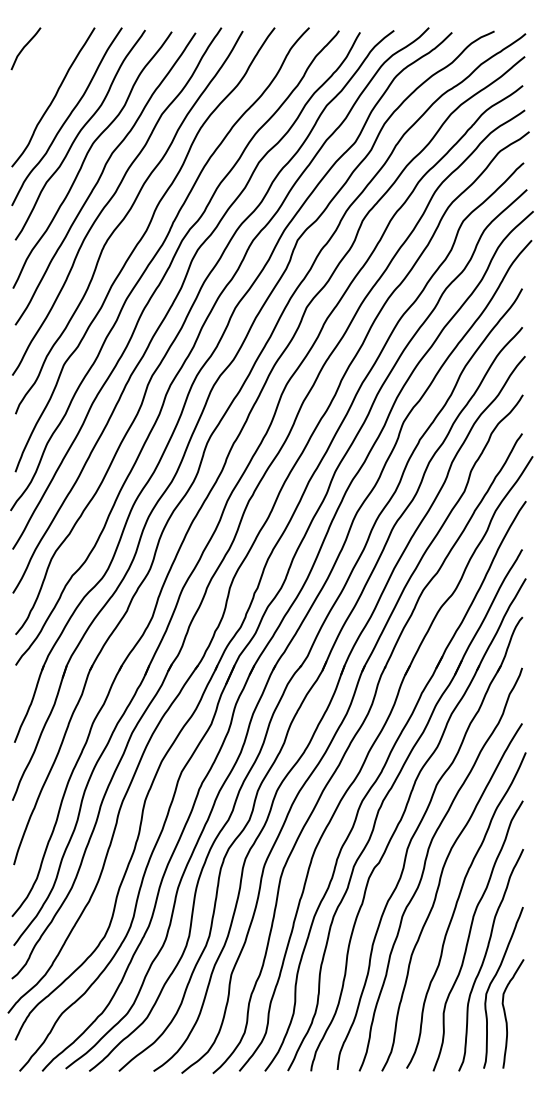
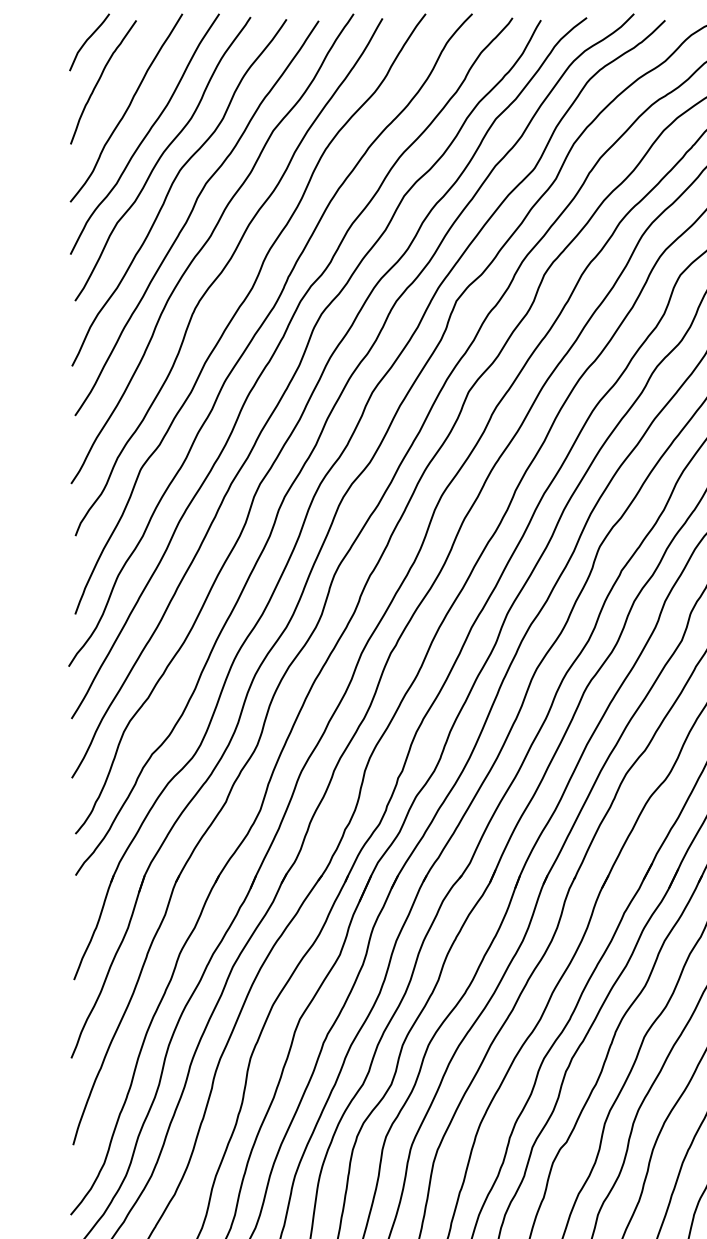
curve: (34, 76) -> (100, 79), added

